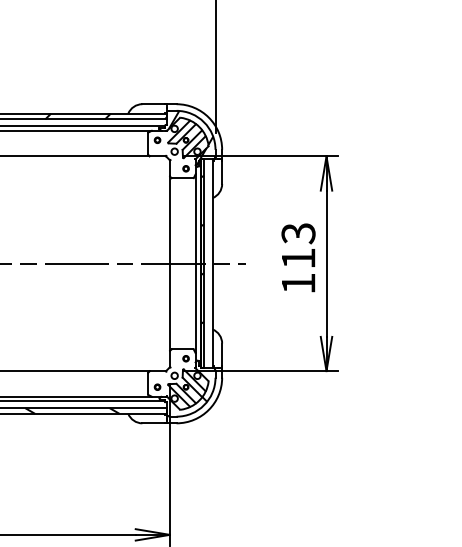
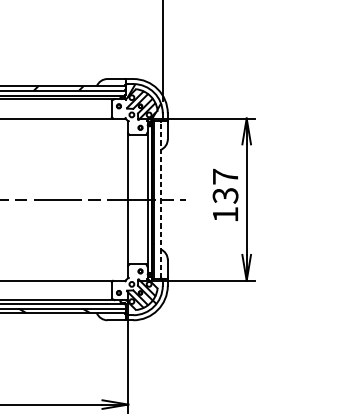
text: (298, 246) -> (225, 186), 113 -> 137
line: (212, 263) -> (160, 199), solid -> dashed

